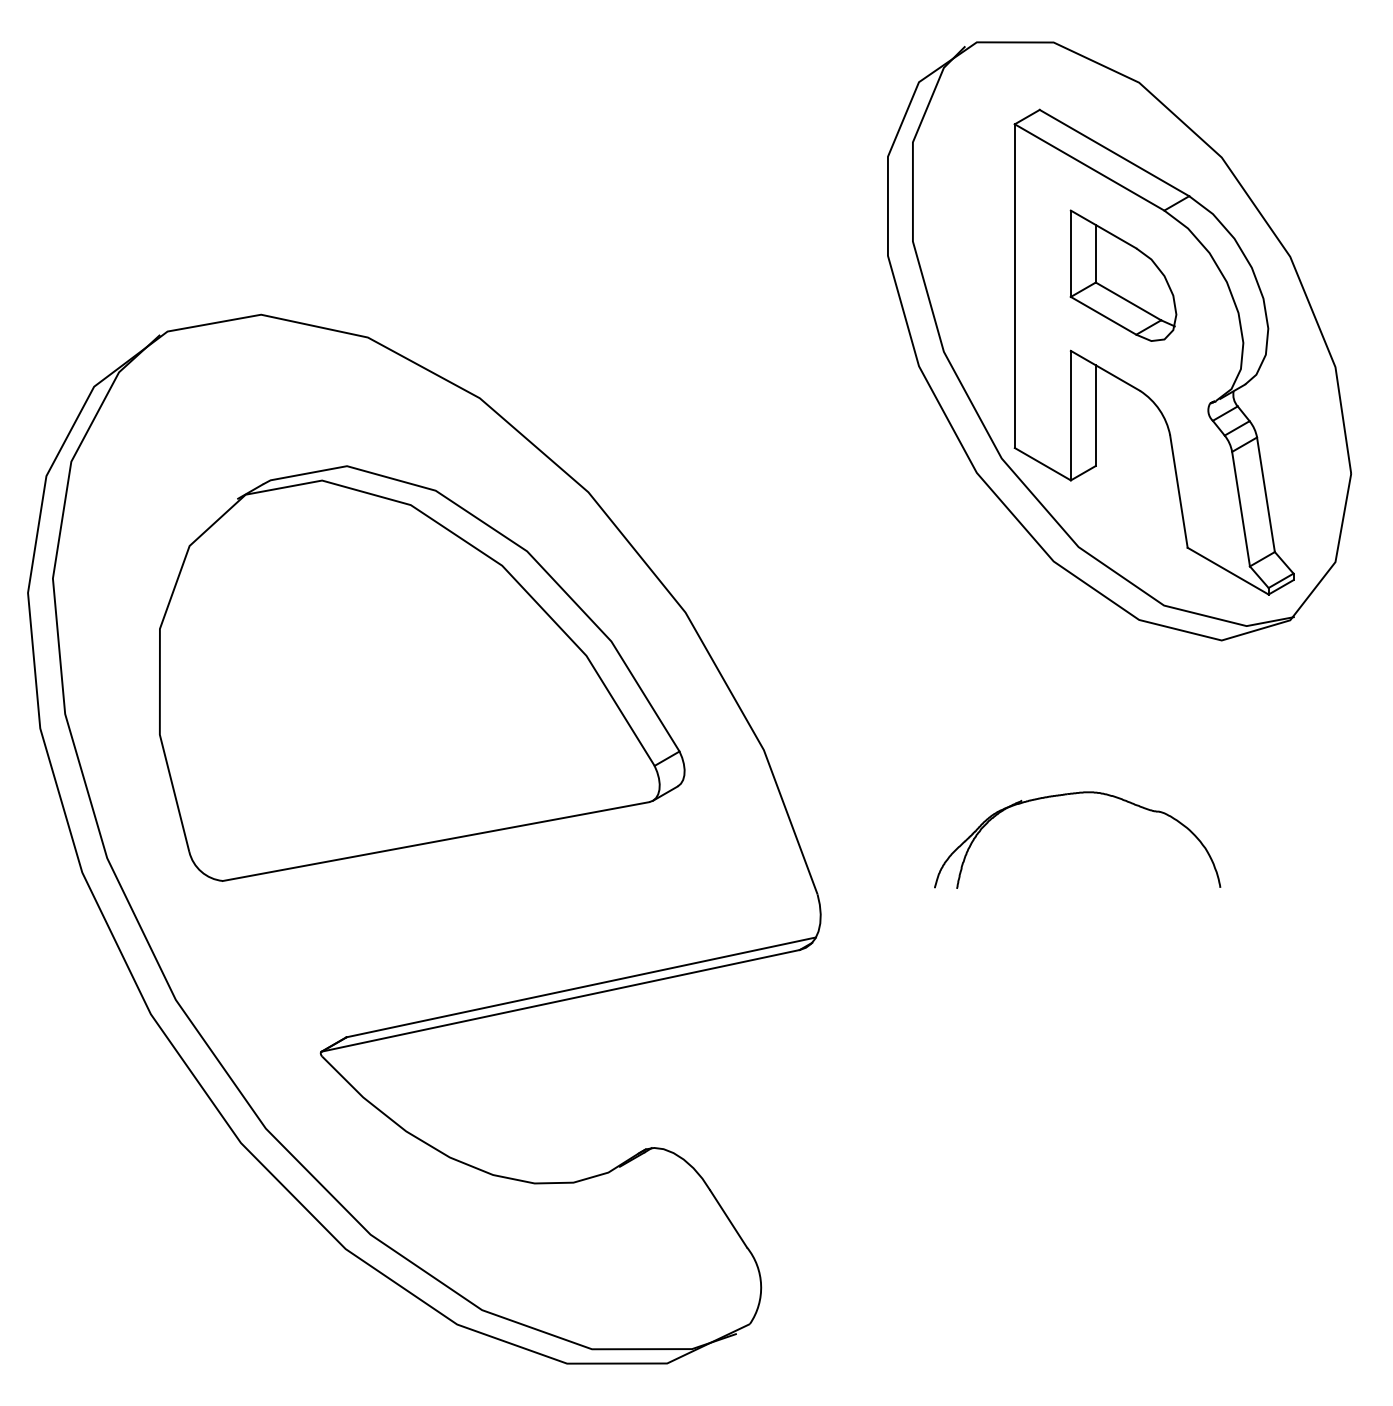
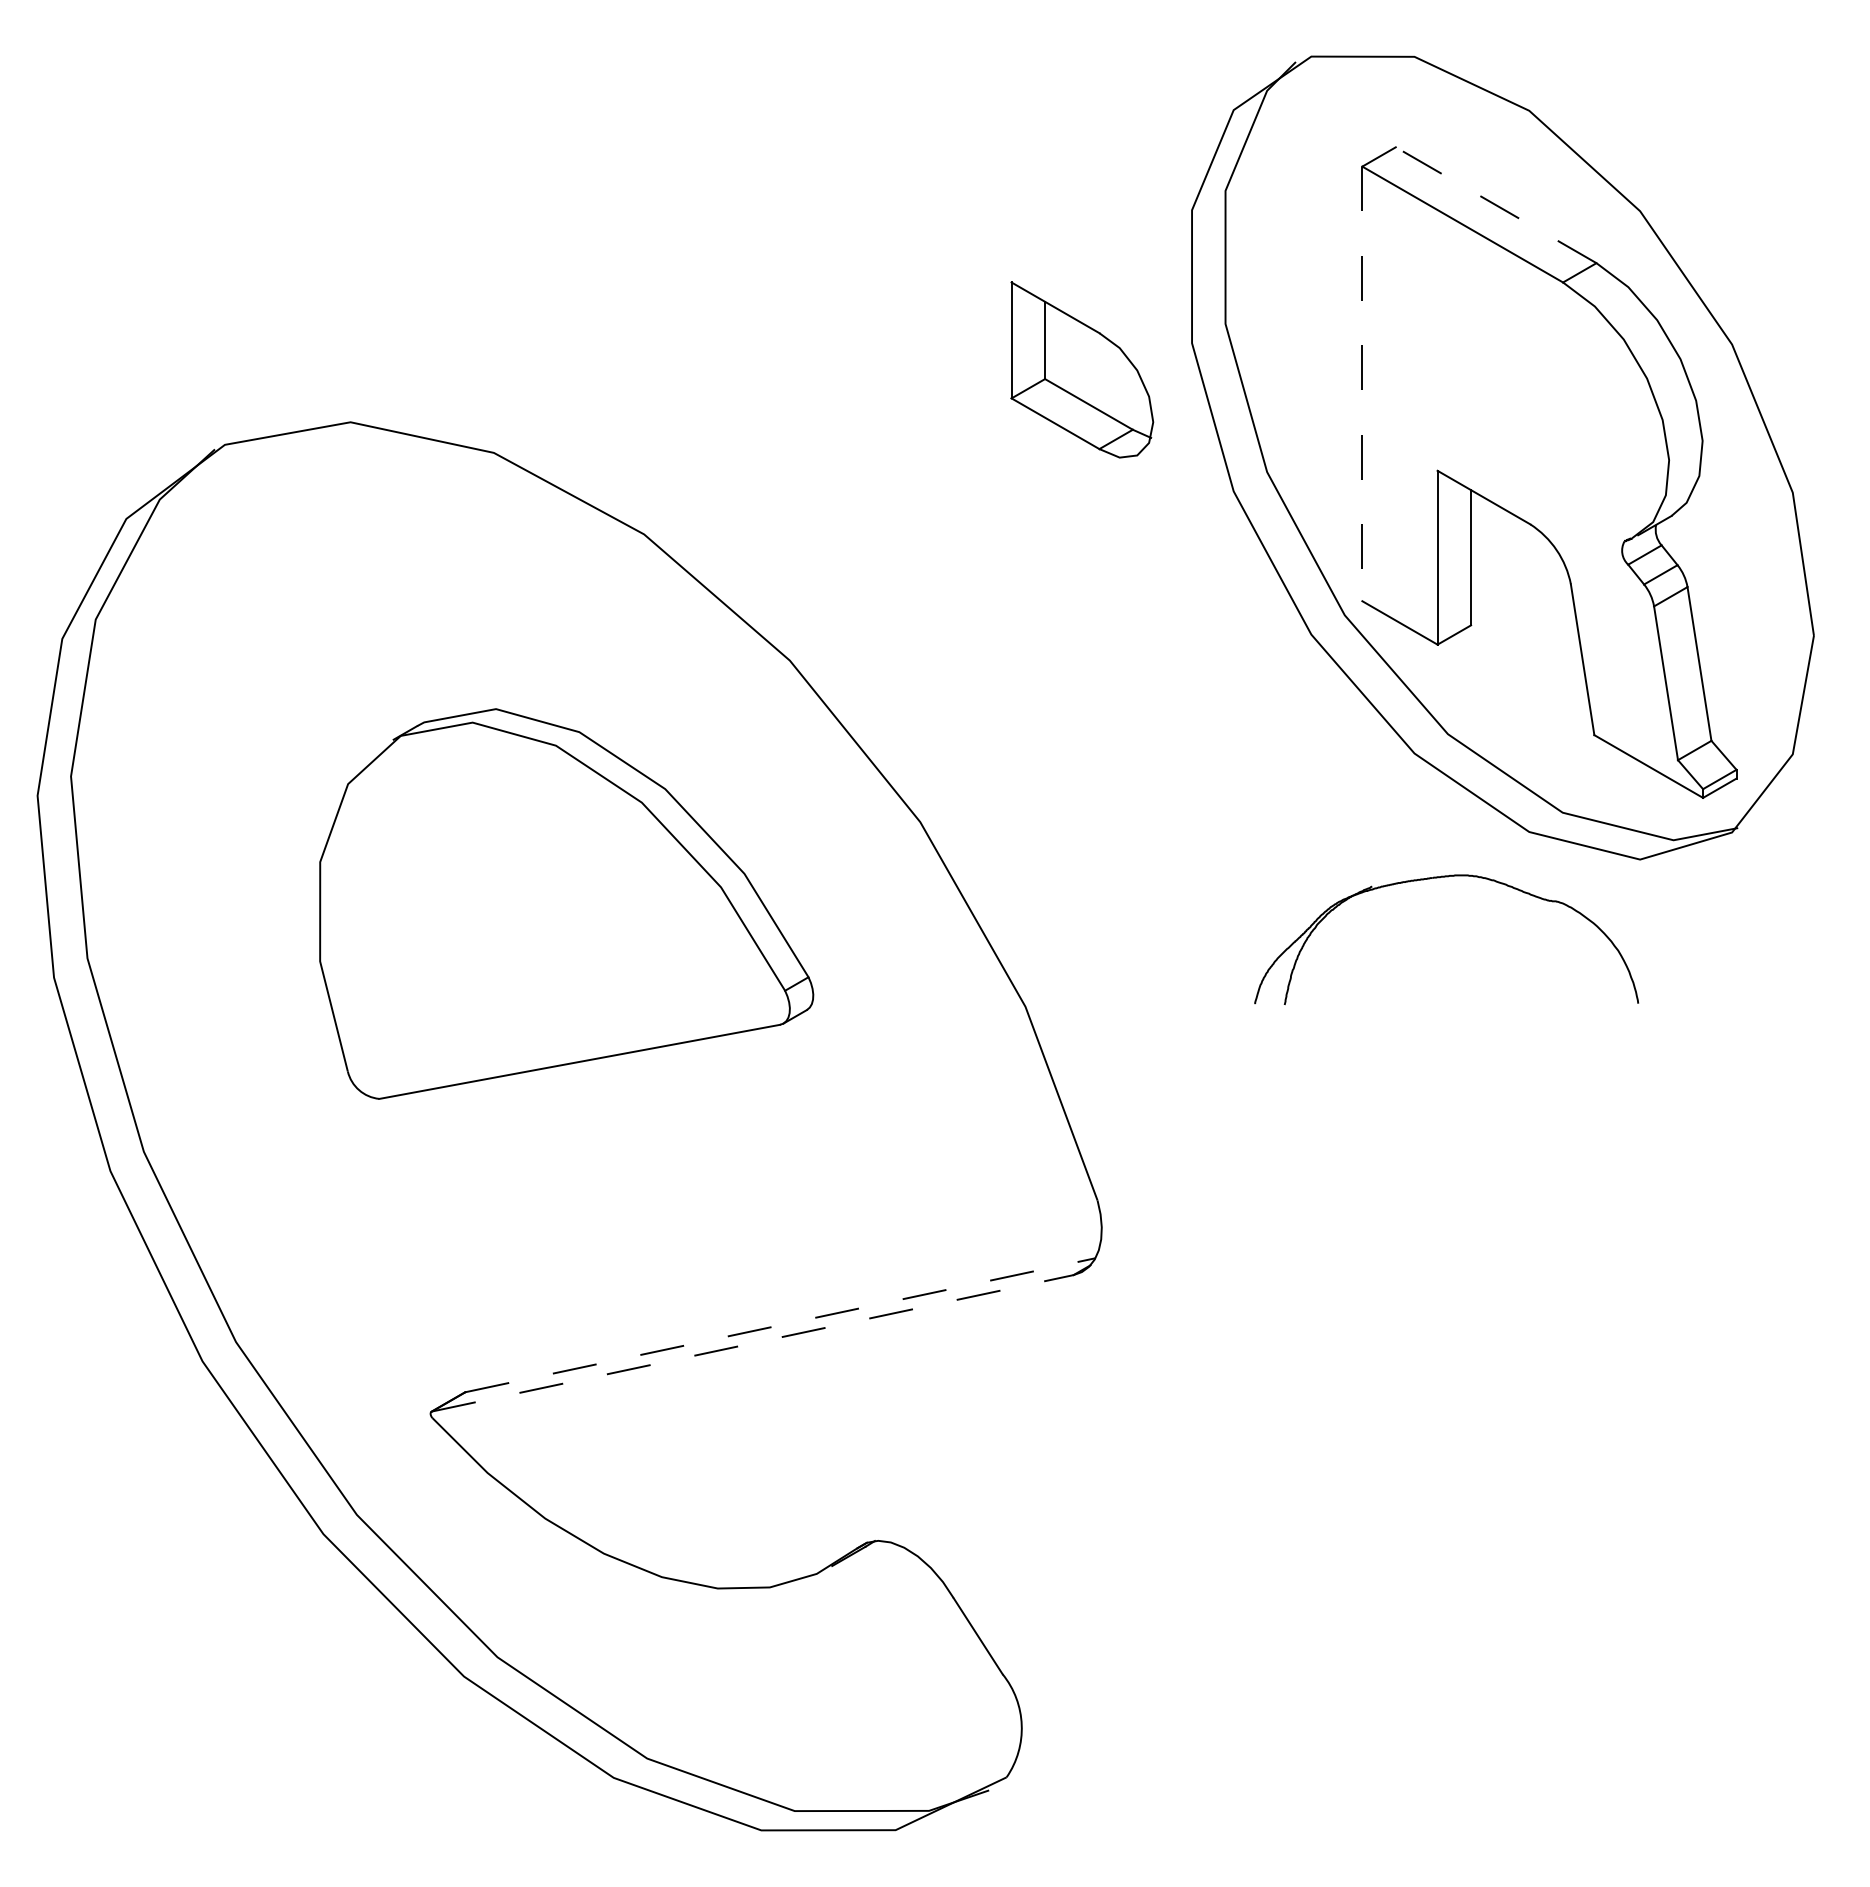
line: (1114, 153) -> (1496, 205), solid -> dashed
part: (1123, 275) -> (1082, 369), moved
line: (1014, 286) -> (1362, 384), solid -> dashed
part: (422, 673) -> (566, 903), size x0.7
part: (1072, 794) -> (1439, 878), moved
line: (581, 987) -> (780, 1325), solid -> dashed
line: (560, 1000) -> (752, 1343), solid -> dashed

